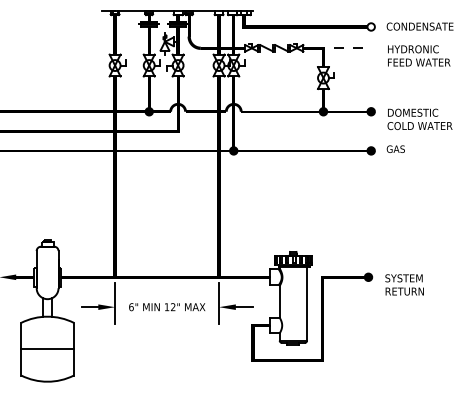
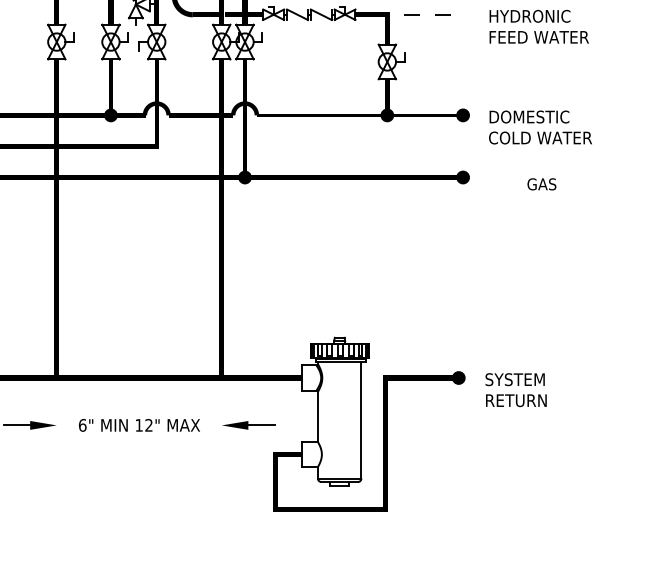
text: (395, 148) -> (541, 183), moved
line: (115, 303) -> (57, 419), removed
line: (219, 303) -> (222, 419), removed

